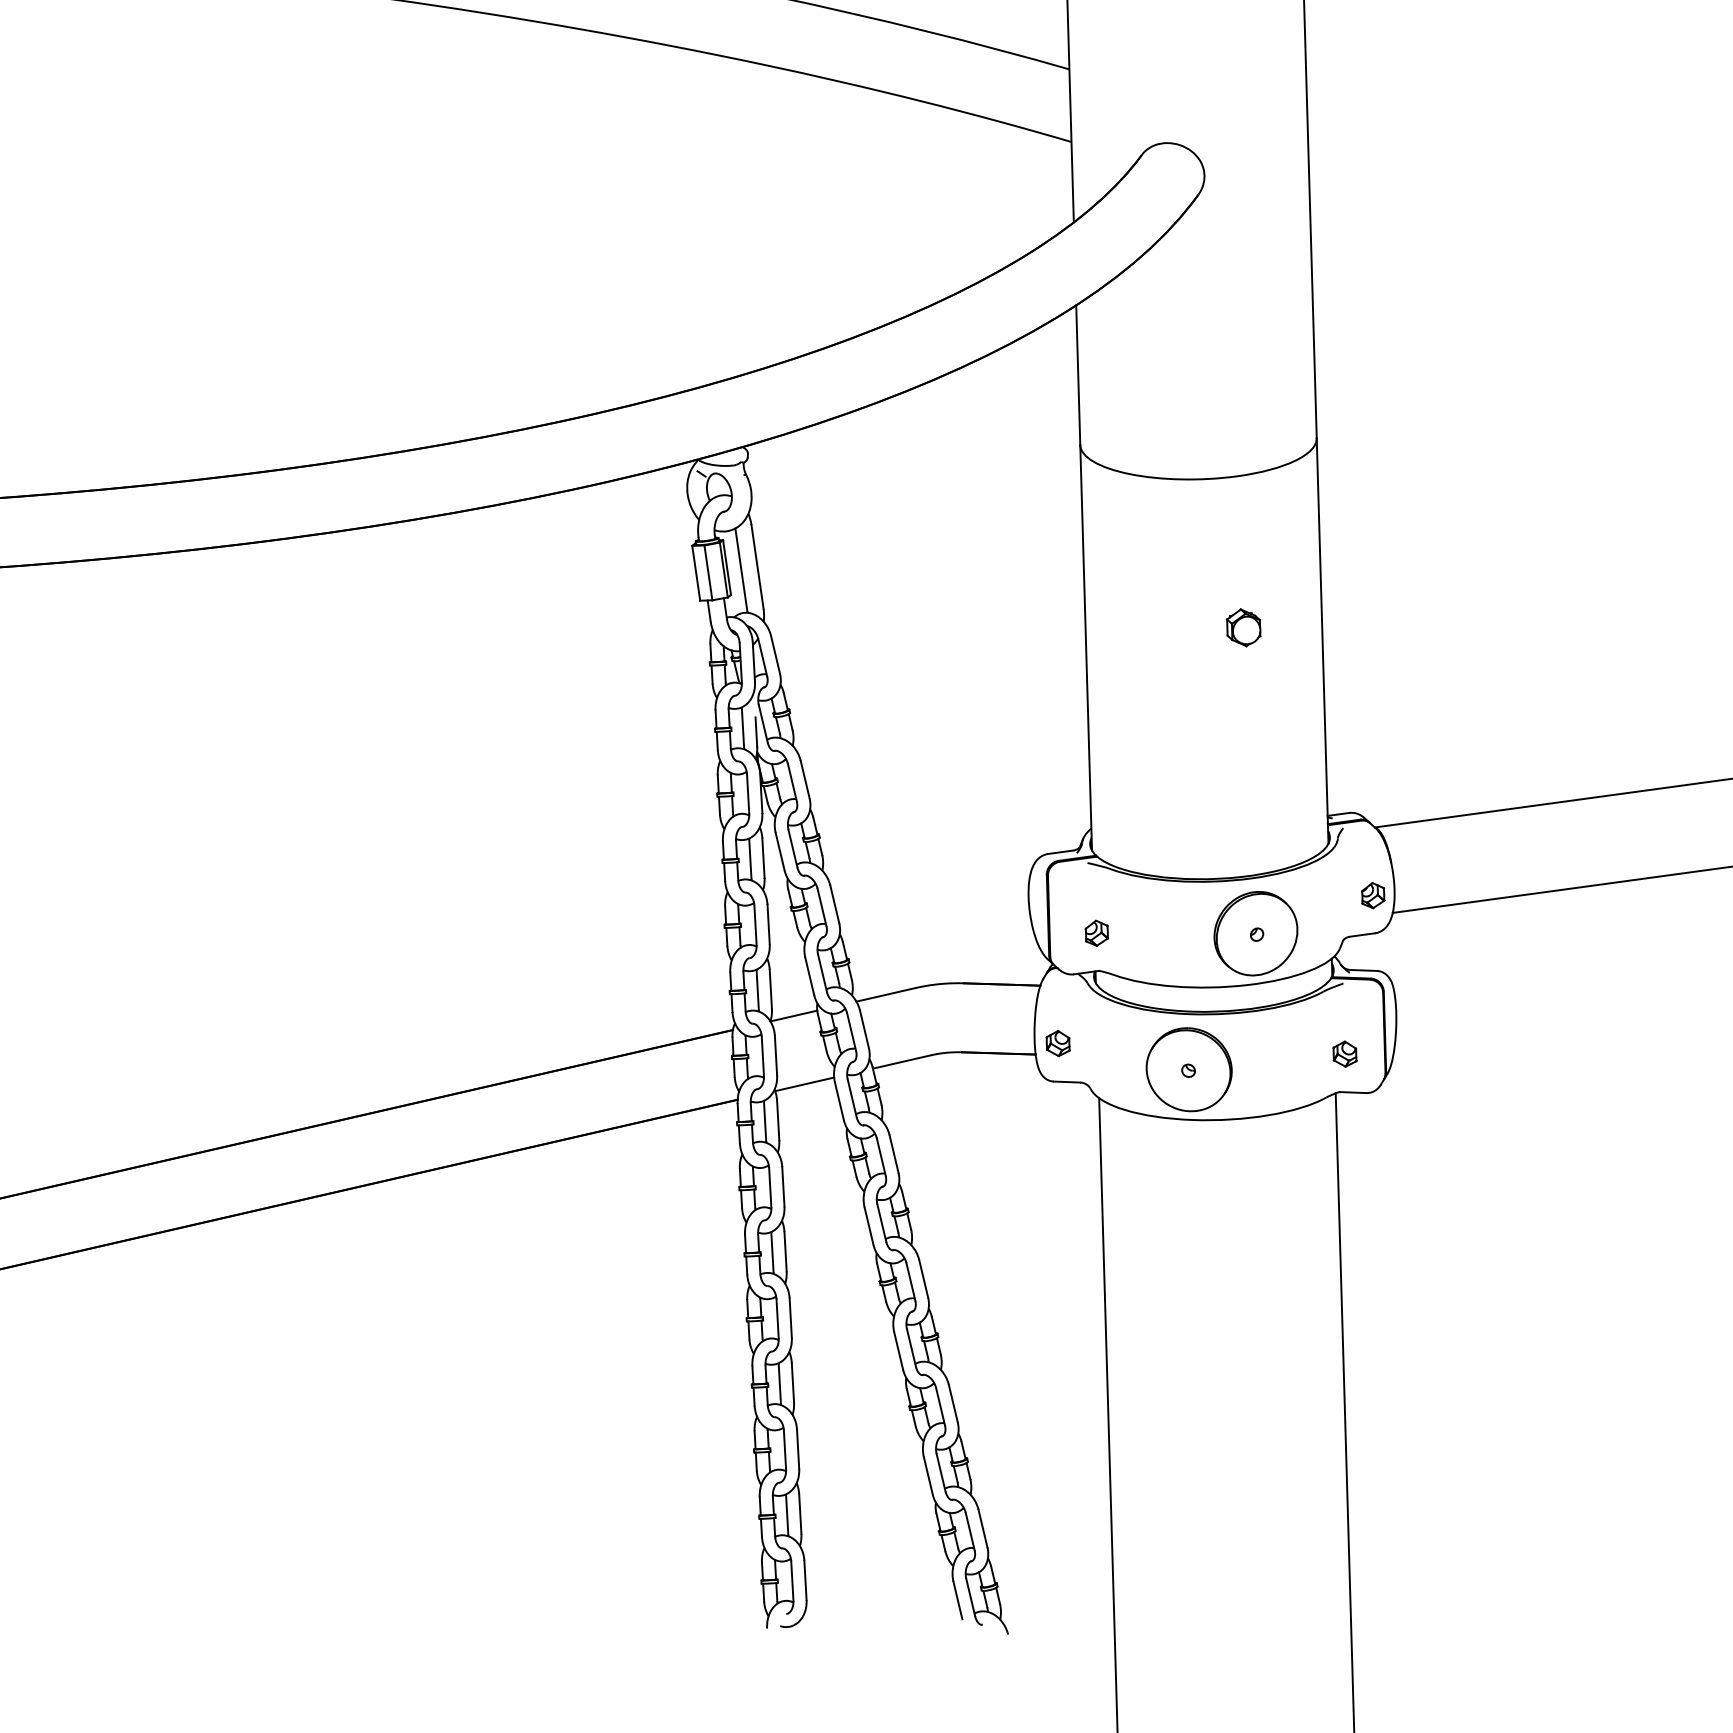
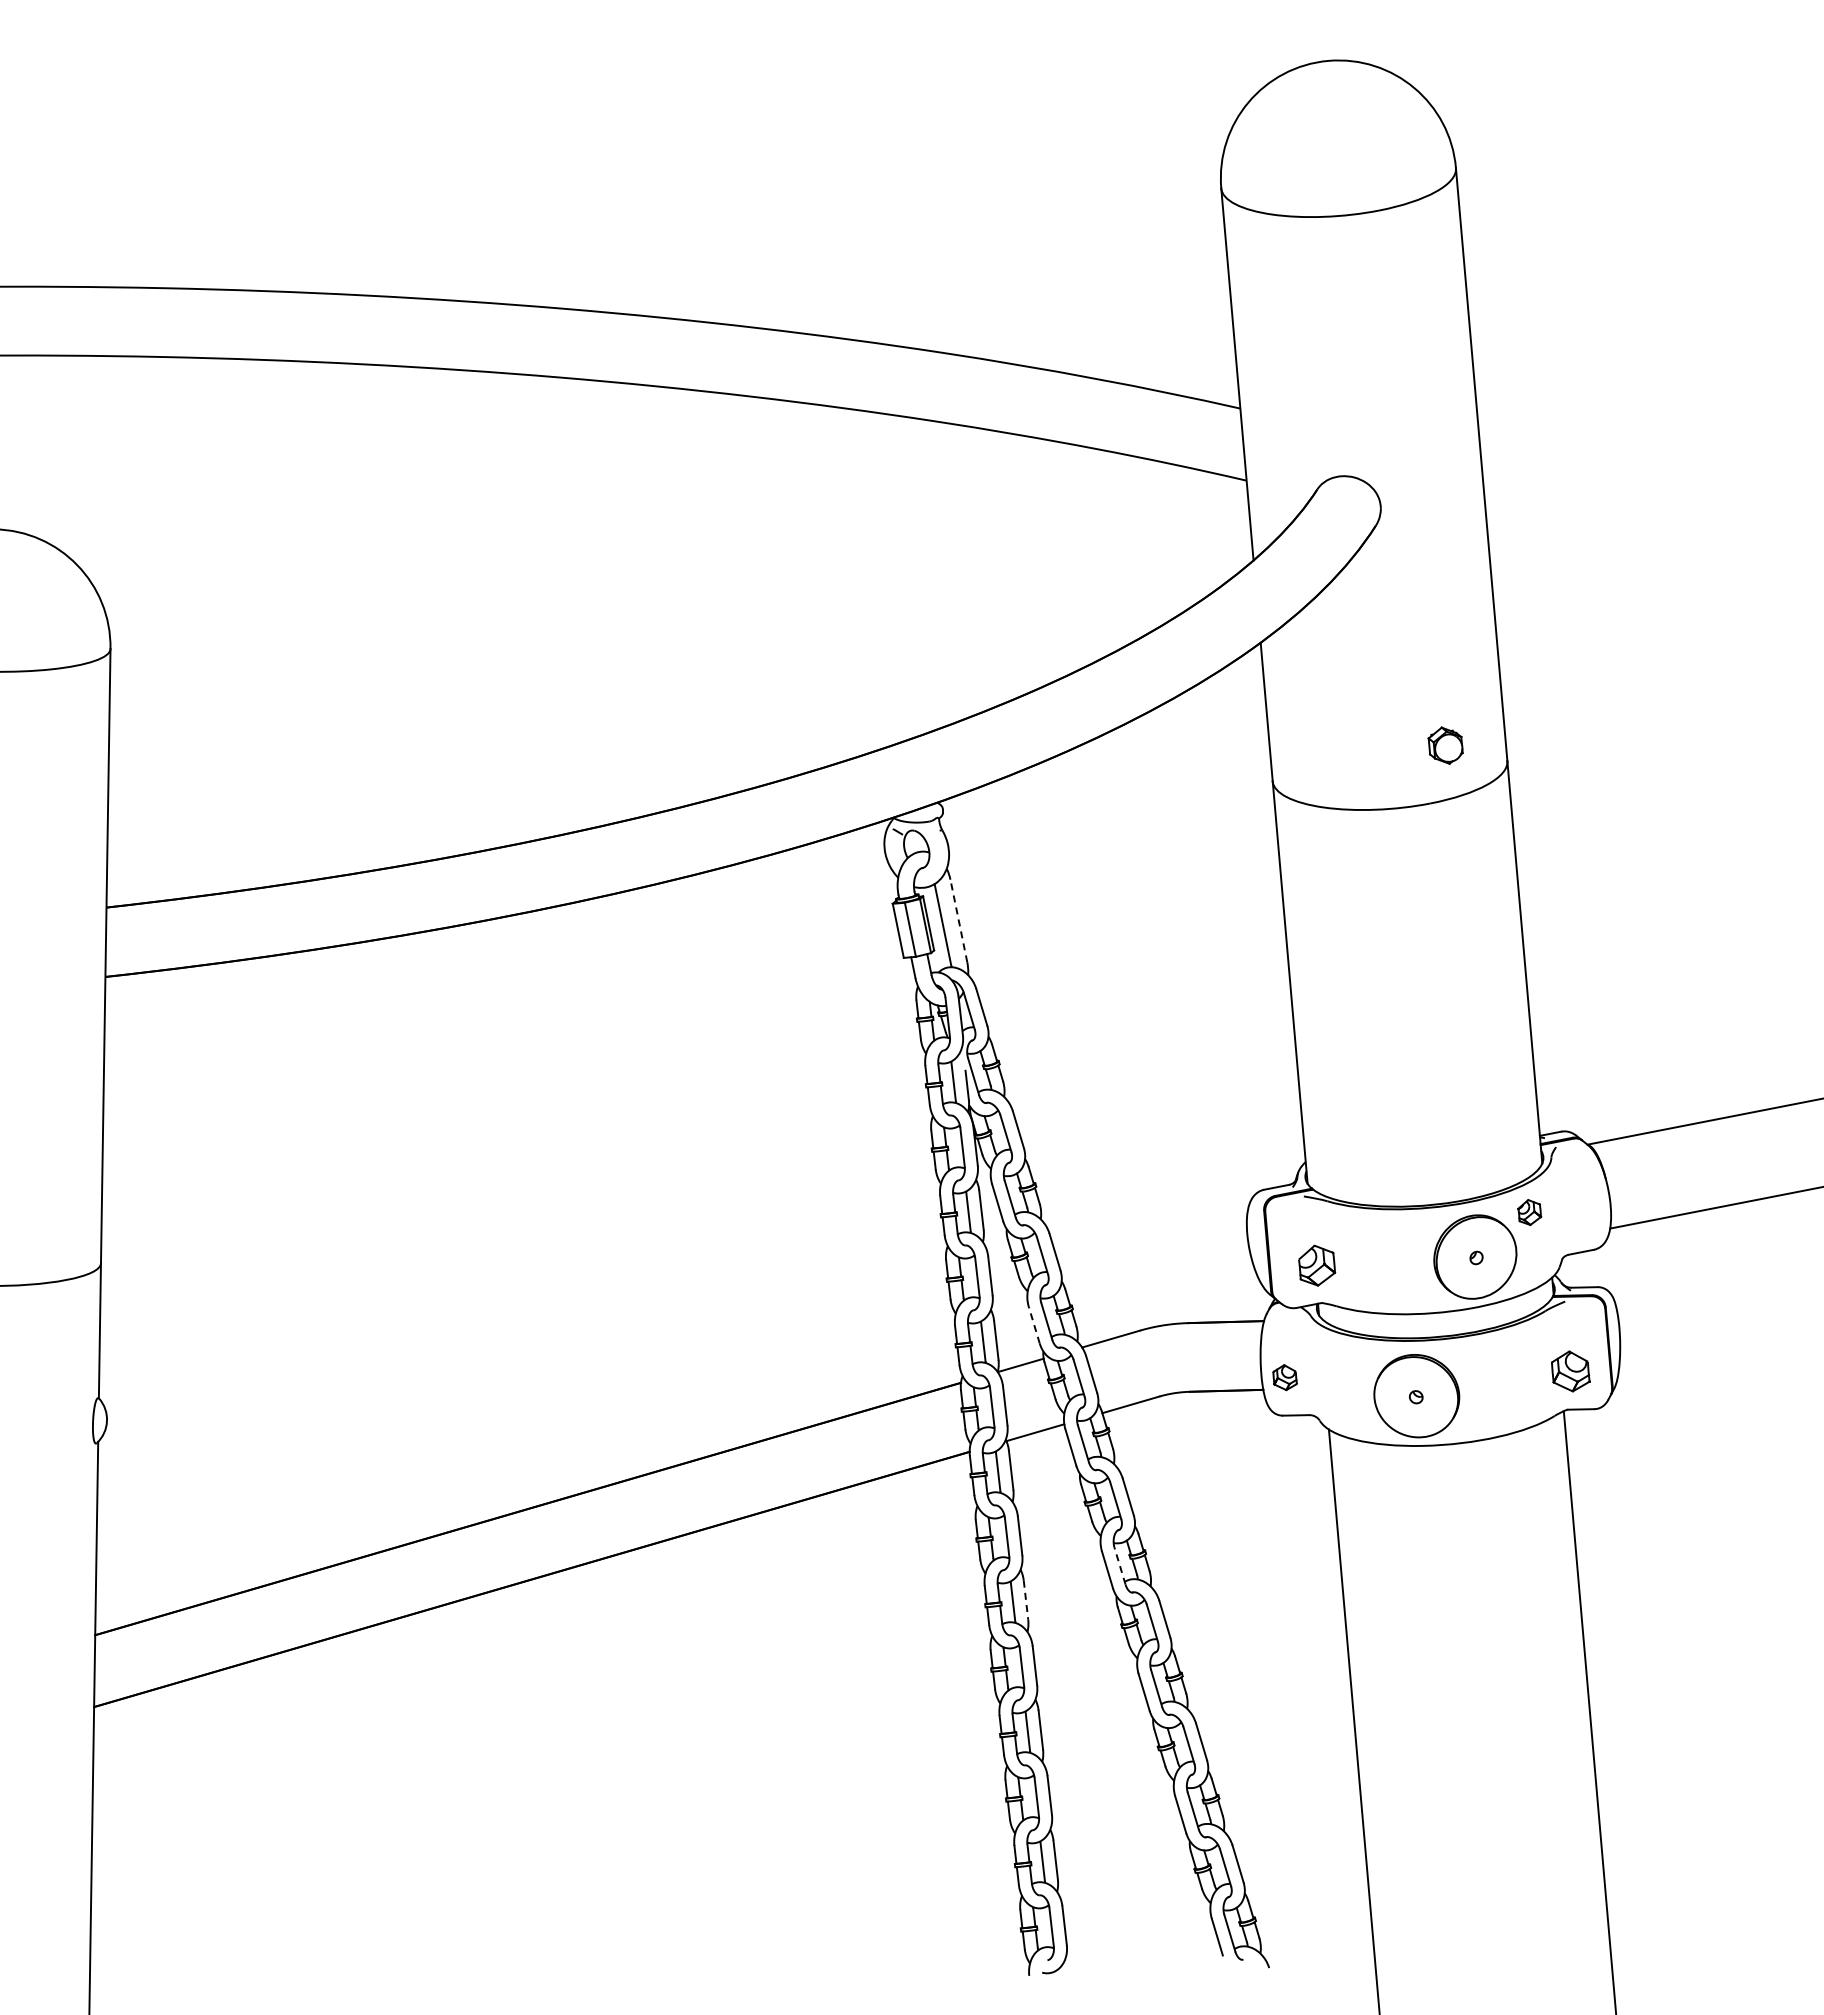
line: (757, 566) -> (958, 920), solid -> dashed
part: (1243, 627) -> (1445, 745), moved
part: (1372, 895) -> (1529, 1212), moved
part: (1097, 933) -> (1317, 1265), size x1.6
line: (810, 975) -> (1034, 1324), solid -> dashed
part: (1344, 1053) -> (1570, 1371), size x1.6
line: (881, 1222) -> (1119, 1565), solid -> dashed
line: (786, 1252) -> (1026, 1600), solid -> dashed

